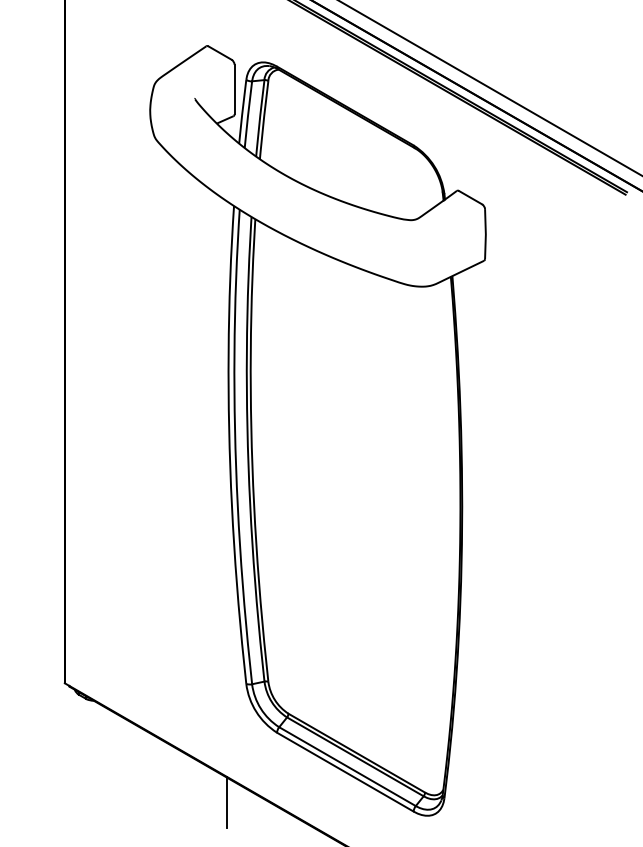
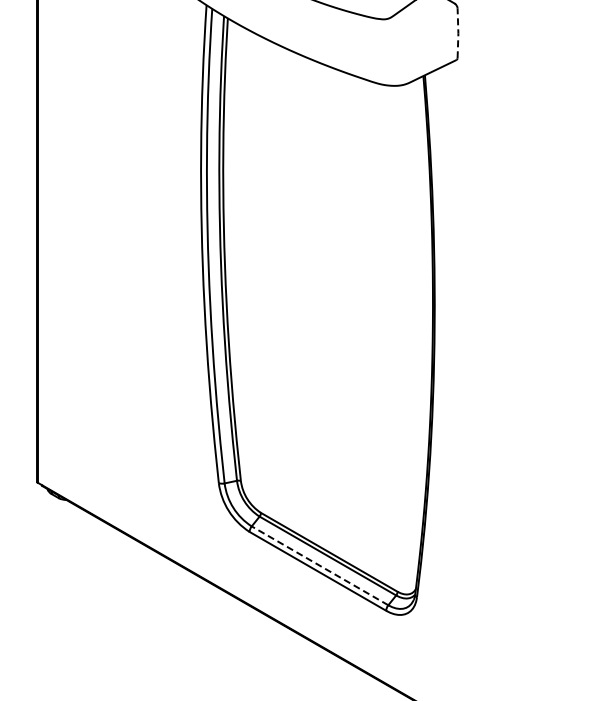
line: (485, 234) -> (458, 33), solid -> dashed
line: (347, 766) -> (320, 565), solid -> dashed
line: (226, 802) -> (199, 601), removed

